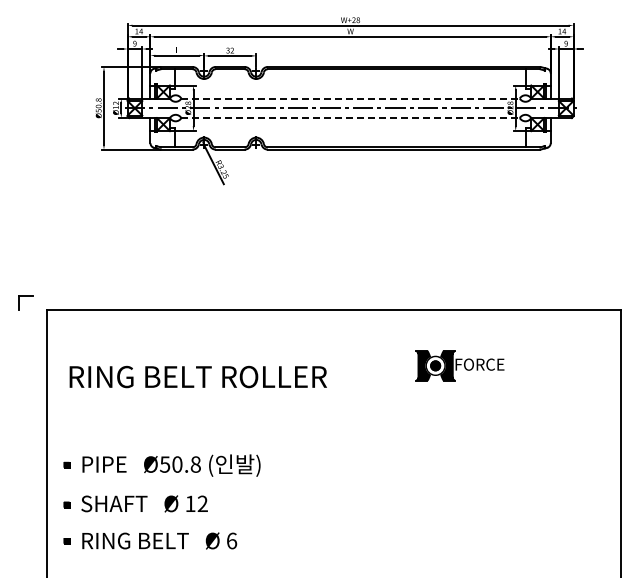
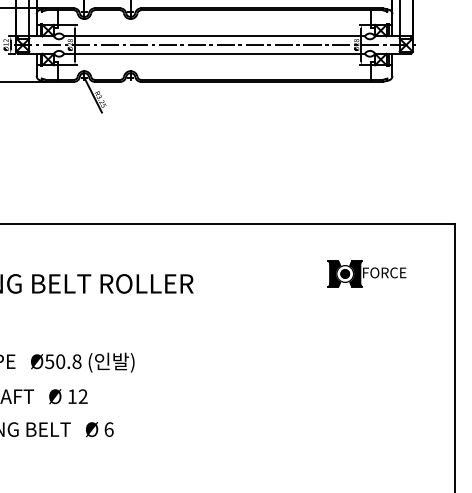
line: (351, 98) -> (215, 36), dashed -> solid
line: (351, 118) -> (215, 54), dashed -> solid
part: (459, 365) -> (366, 273), moved

